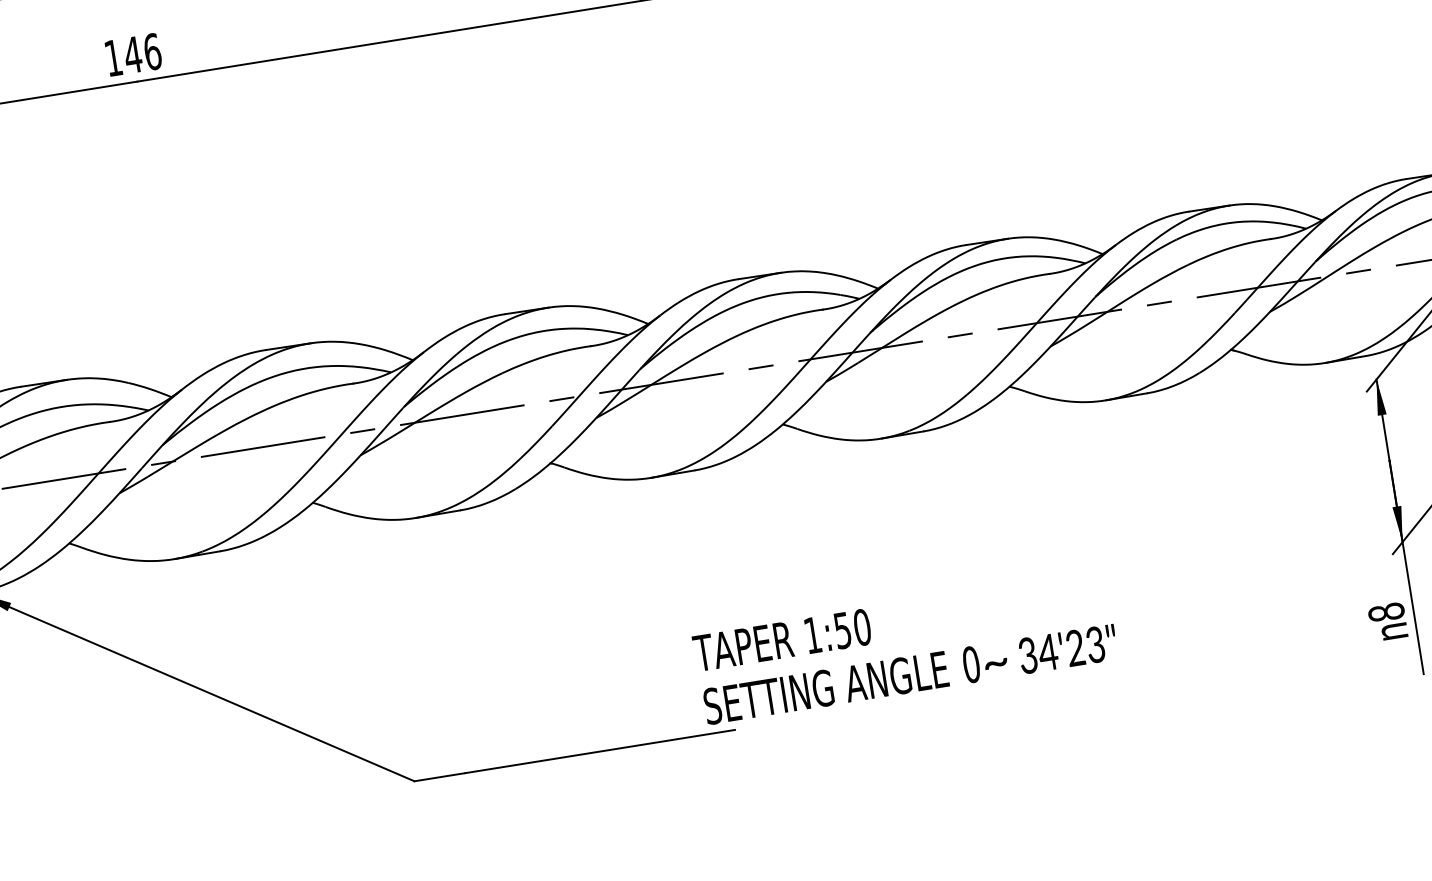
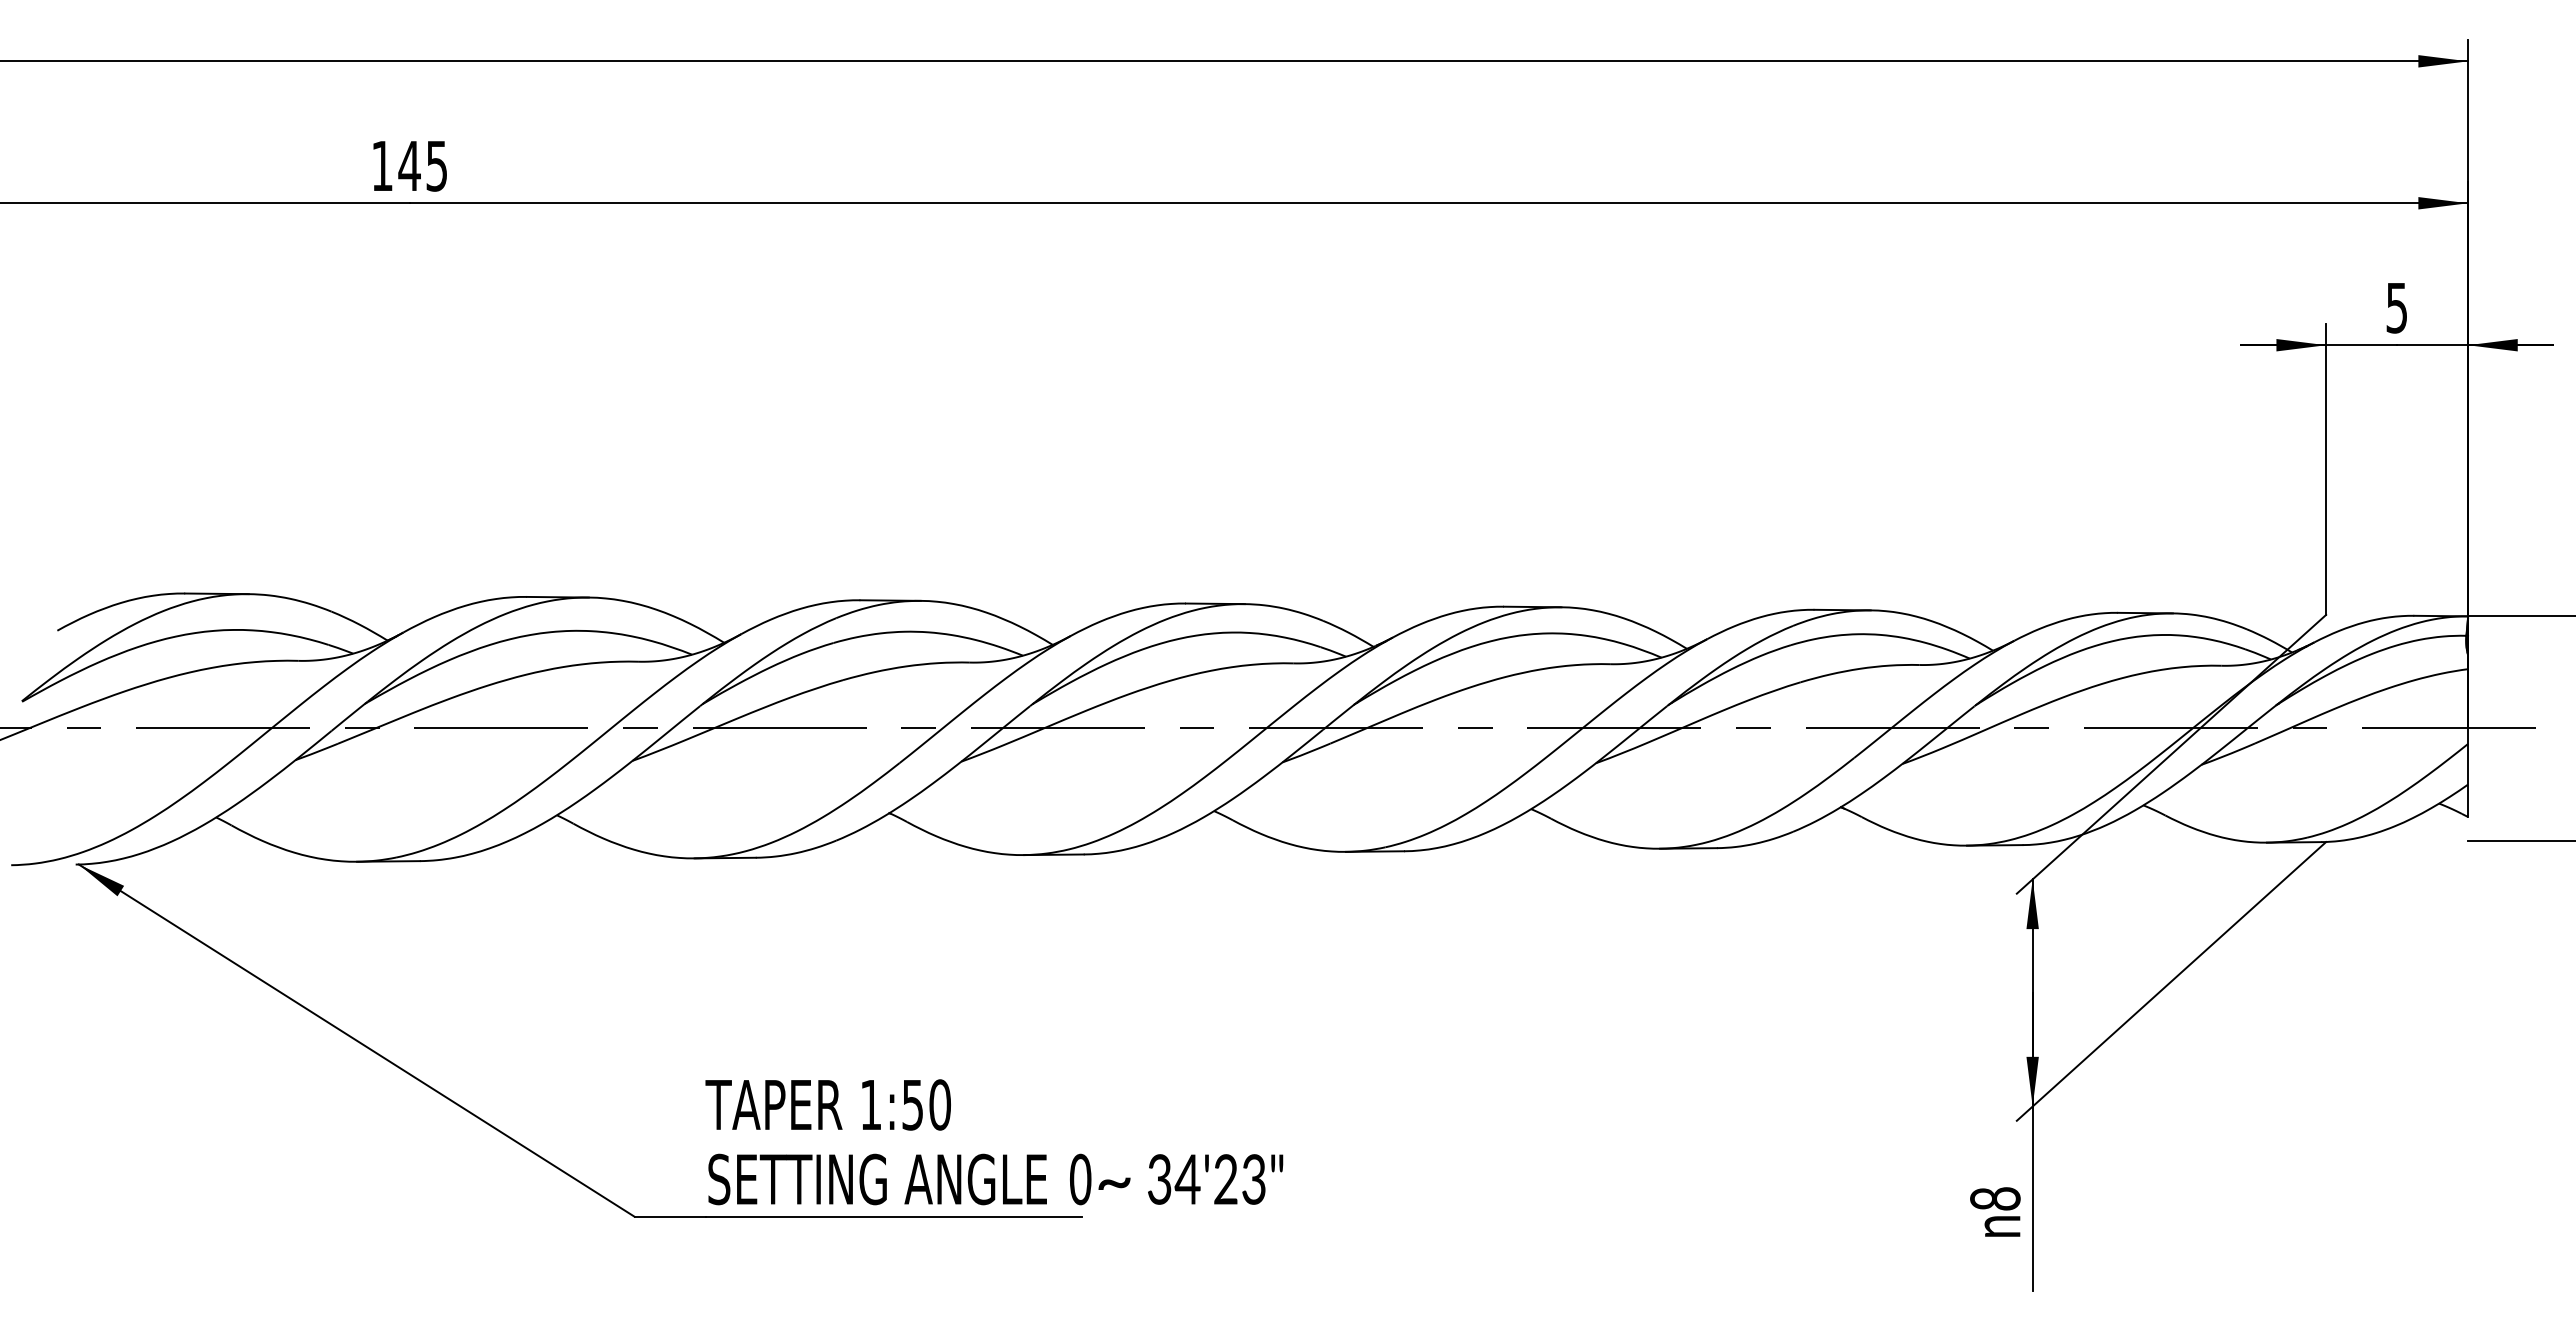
text: (152, 51) -> (436, 165), 146 -> 145
text: (905, 648) -> (994, 1142), moved

